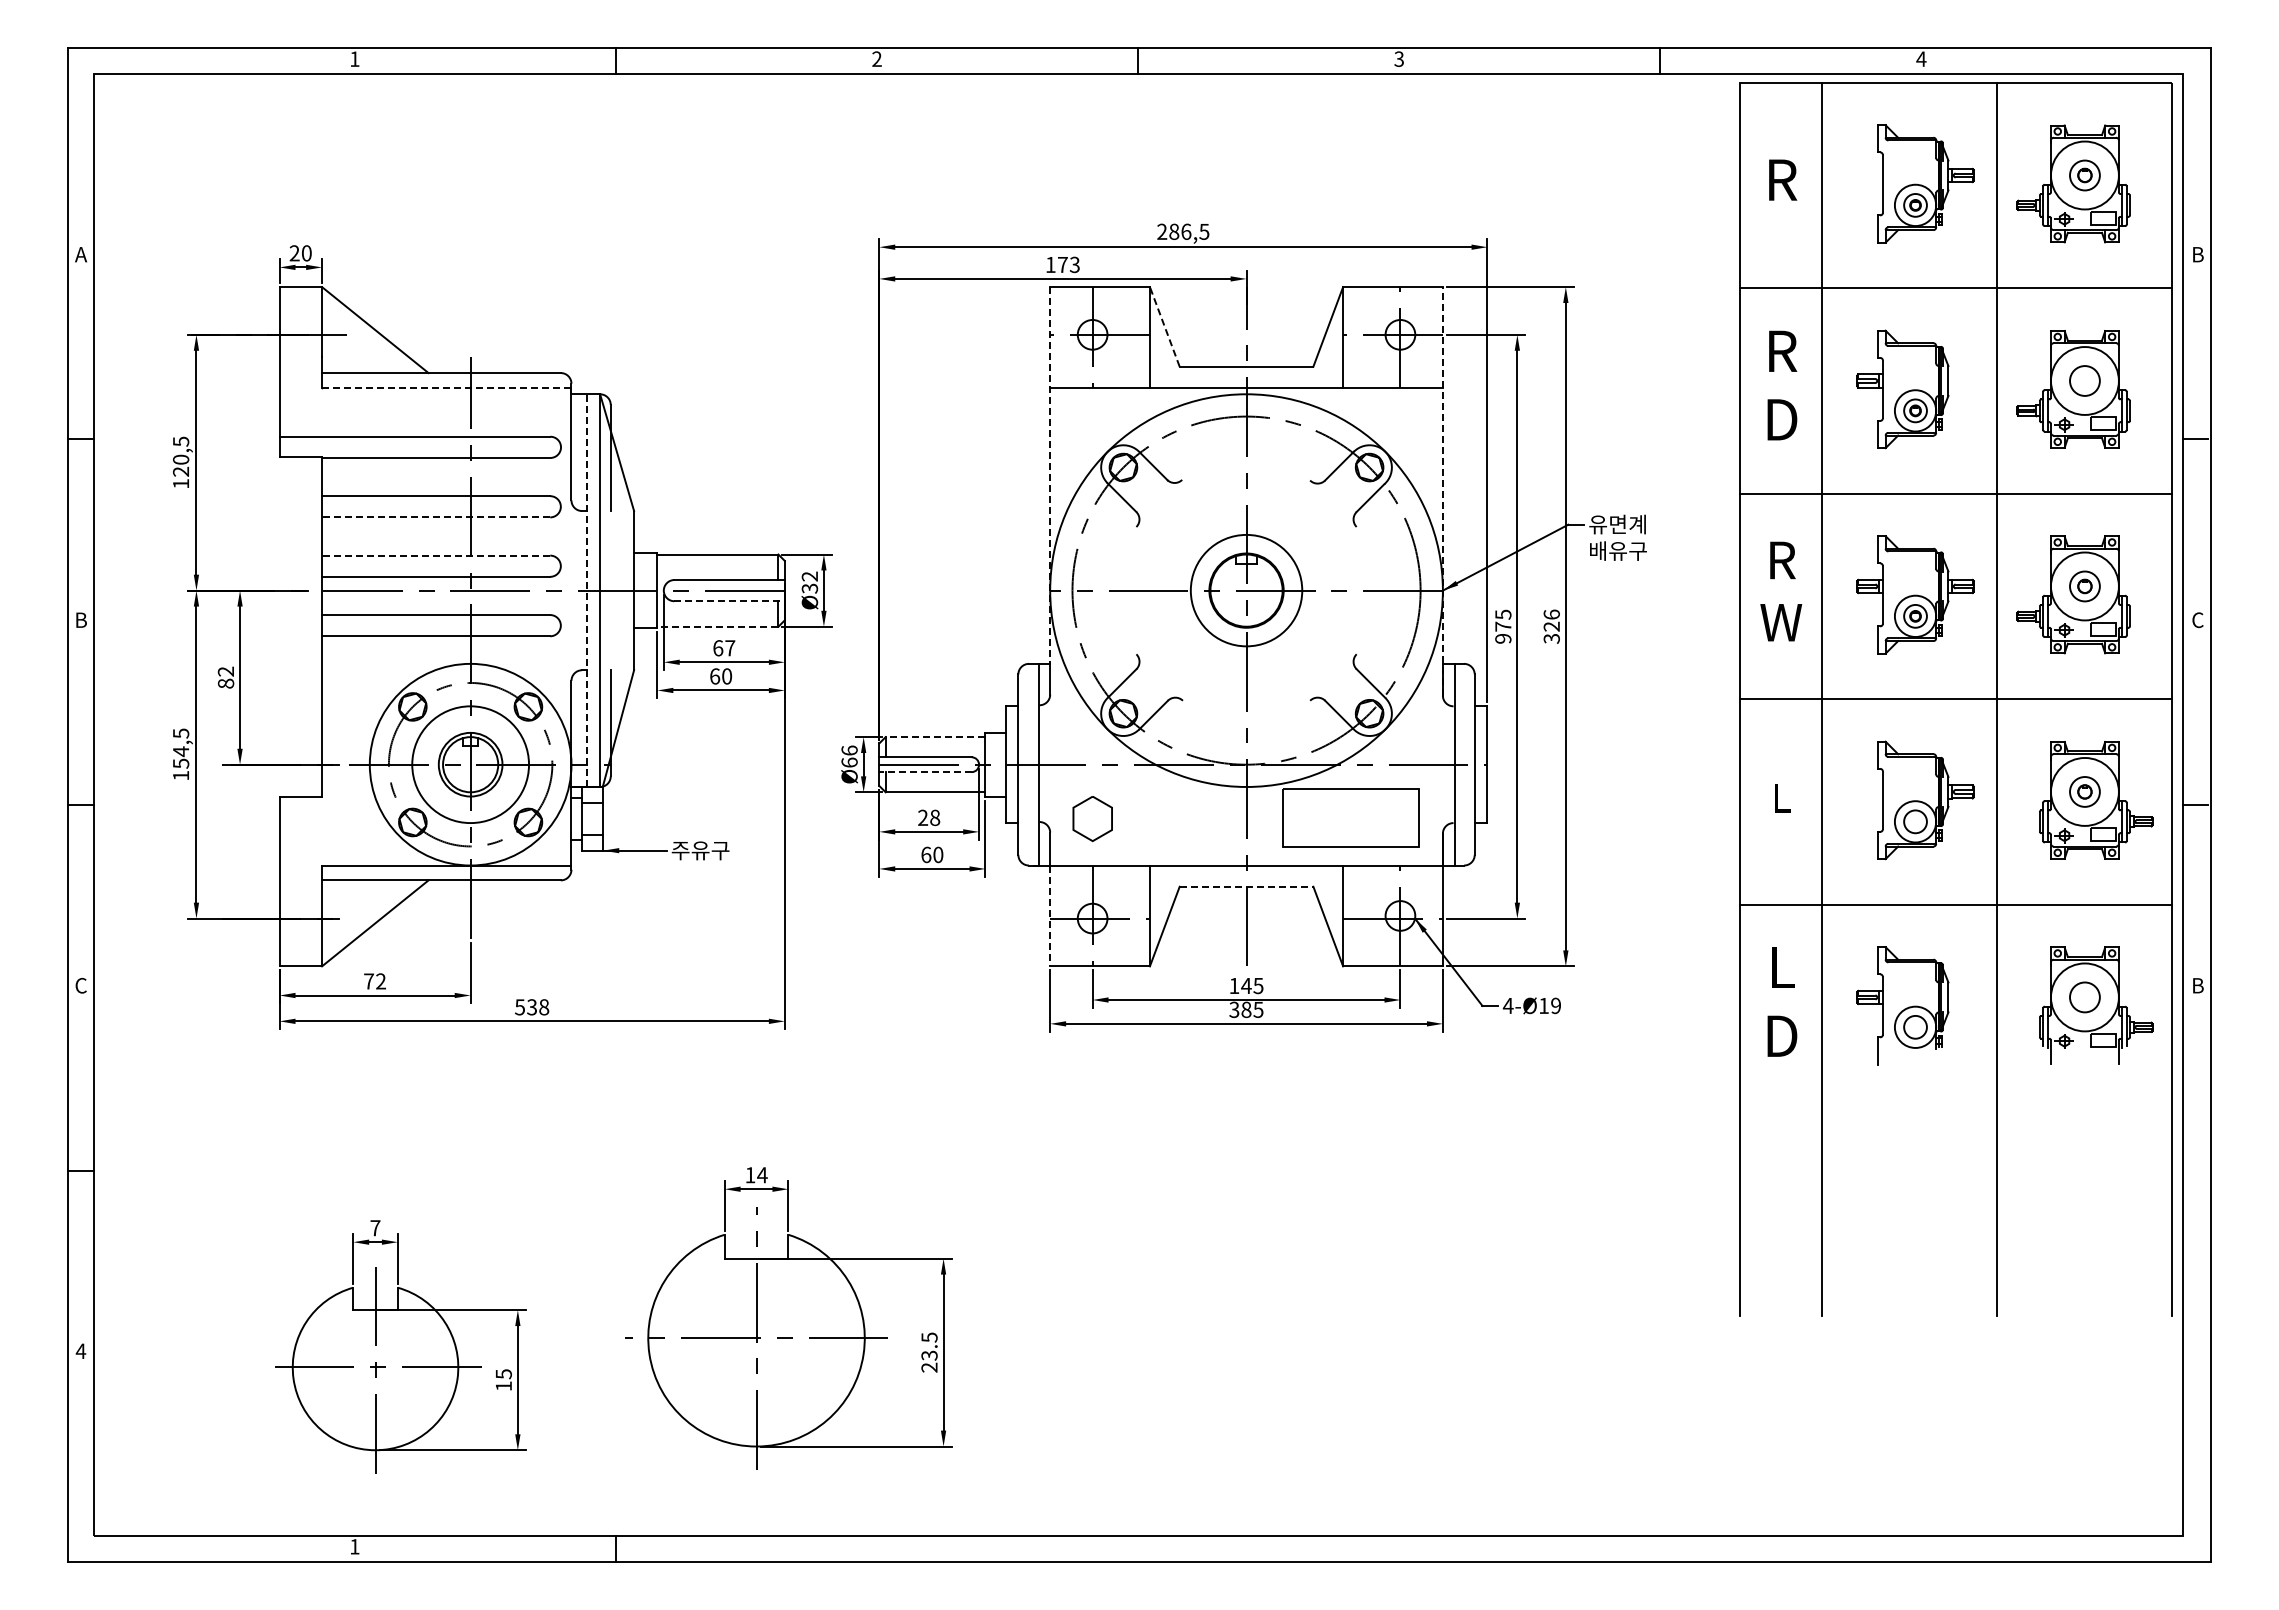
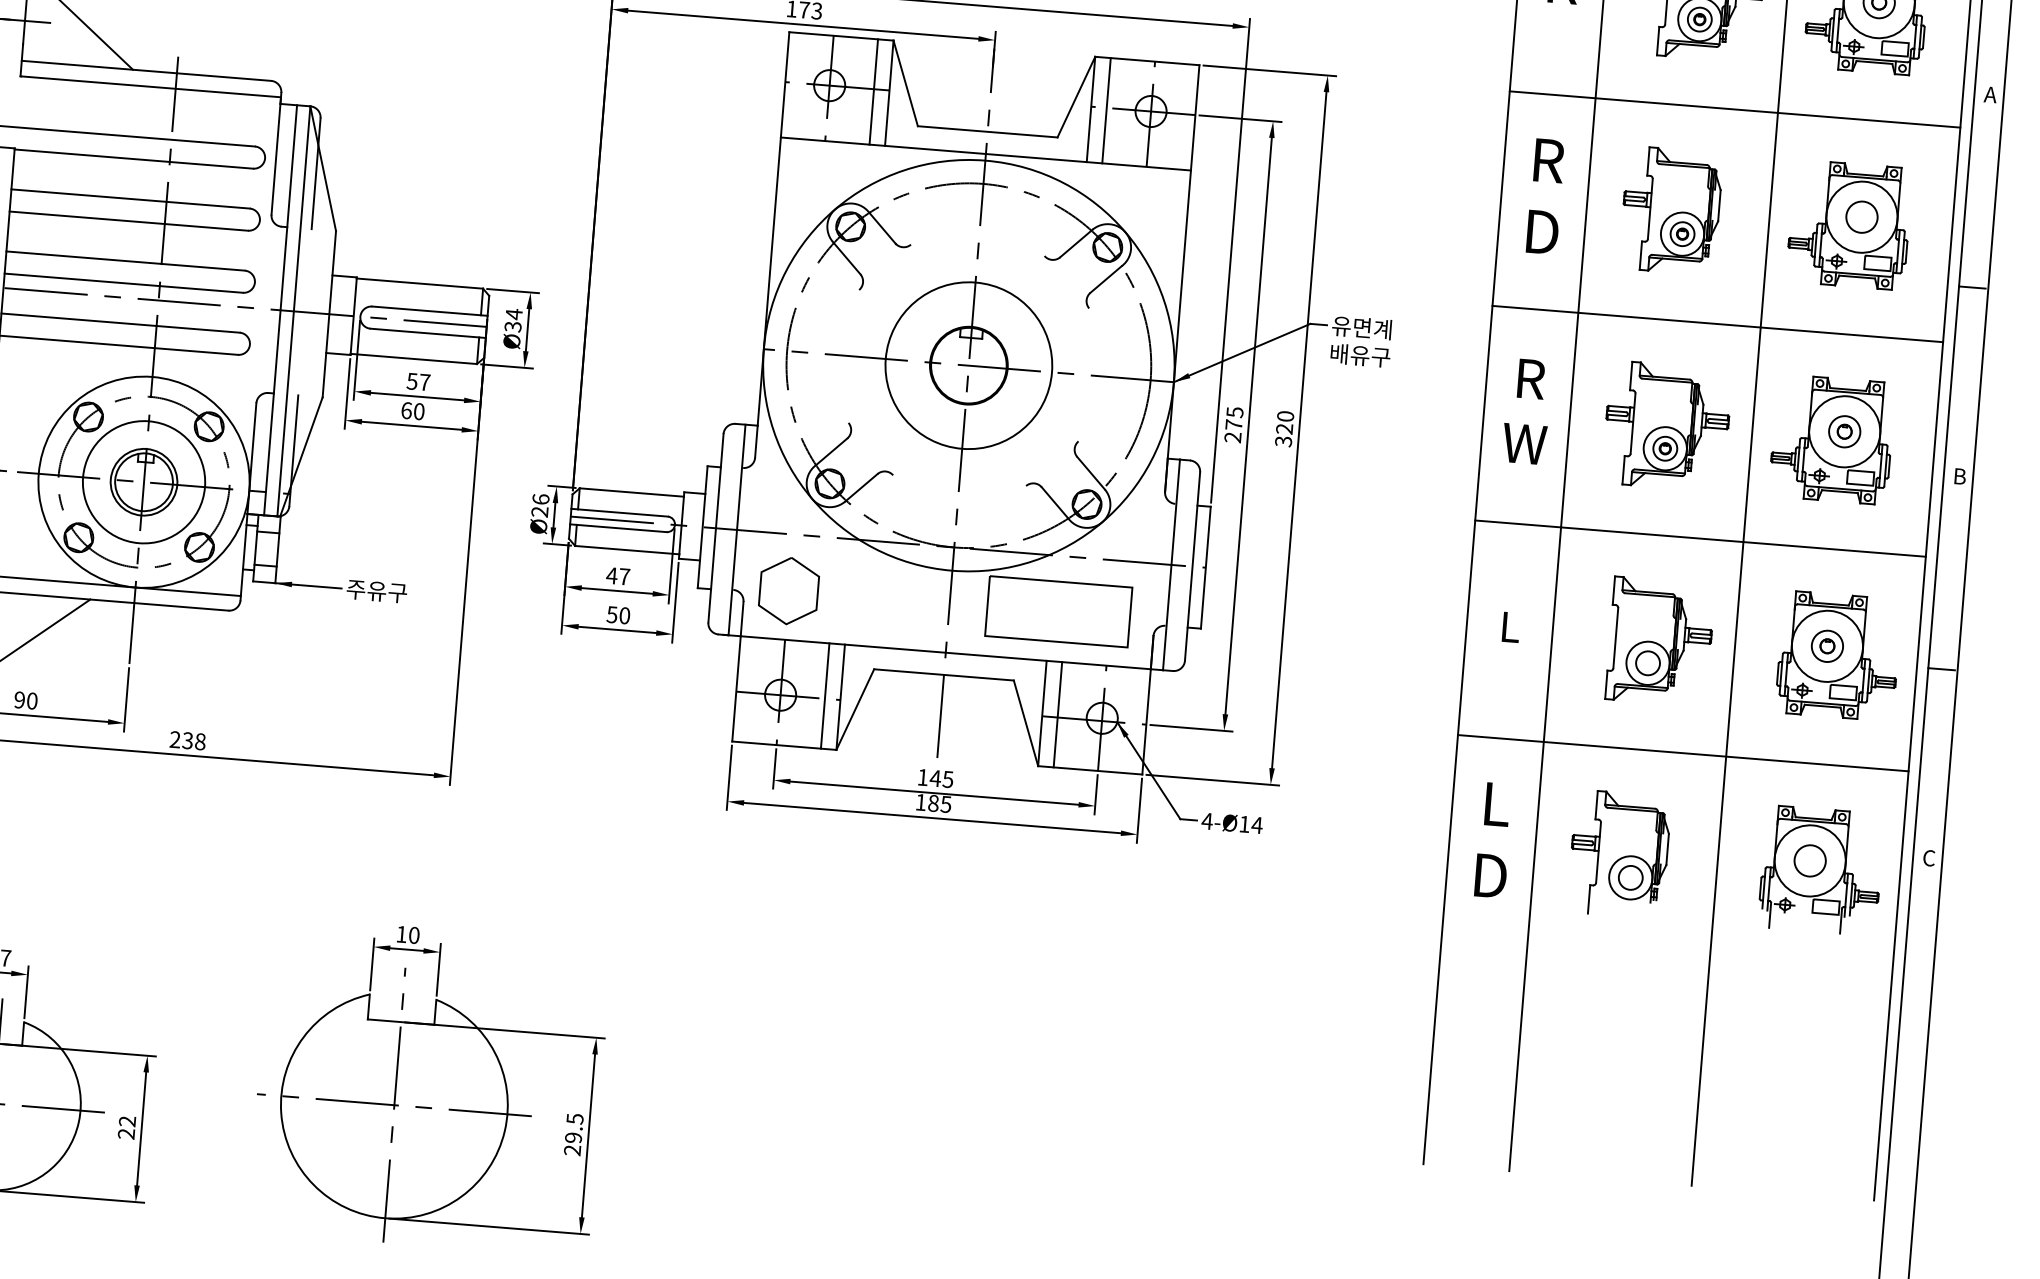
text: (2197, 254) -> (1990, 94), B -> A
line: (1164, 326) -> (905, 82), dashed -> solid
line: (1135, 337) -> (874, 92), added
line: (1357, 337) -> (1106, 110), added
line: (446, 387) -> (150, 86), dashed -> solid
line: (1050, 475) -> (773, 228), dashed -> solid
line: (1442, 490) -> (1181, 277), dashed -> solid
line: (435, 517) -> (128, 221), dashed -> solid
line: (435, 555) -> (124, 260), dashed -> solid
text: (809, 576) -> (513, 314), Ø32 -> Ø34
line: (587, 590) -> (280, 310), dashed -> solid
circle: (1246, 590) -> (968, 365), size x1.43
line: (730, 601) -> (429, 333), dashed -> solid
text: (1551, 614) -> (1285, 416), 326 -> 320
text: (2197, 620) -> (1959, 476), C -> B
line: (717, 626) -> (413, 358), dashed -> solid
text: (1503, 638) -> (1233, 437), 975 -> 275
text: (718, 648) -> (412, 381), 67 -> 57
line: (935, 737) -> (631, 492), dashed -> solid
text: (849, 762) -> (539, 511), Ø66 -> Ø26
line: (924, 772) -> (617, 528), dashed -> solid
text: (928, 817) -> (617, 575), 28 -> 47
part: (1092, 818) -> (788, 590), size x1.43
text: (926, 854) -> (612, 614), 60 -> 50
line: (1246, 886) -> (943, 674), dashed -> solid
line: (1135, 915) -> (825, 695), added
line: (1357, 915) -> (1057, 714), added
line: (1050, 916) -> (736, 689), dashed -> solid
text: (375, 981) -> (26, 700), 72 -> 90
text: (2197, 985) -> (1928, 857), B -> C
text: (1555, 1005) -> (1256, 824), 4-Ø19 -> 4-Ø14
text: (520, 1007) -> (175, 739), 538 -> 238
text: (1234, 1009) -> (921, 802), 385 -> 185
text: (762, 1175) -> (414, 935), 14 -> 10
text: (929, 1355) -> (573, 1137), 23.5 -> 29.5
text: (503, 1380) -> (126, 1128), 15 -> 22

